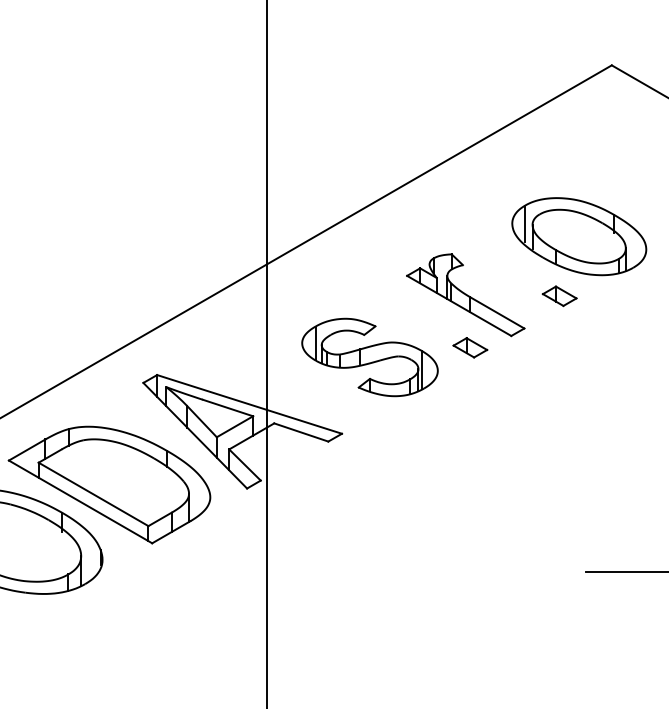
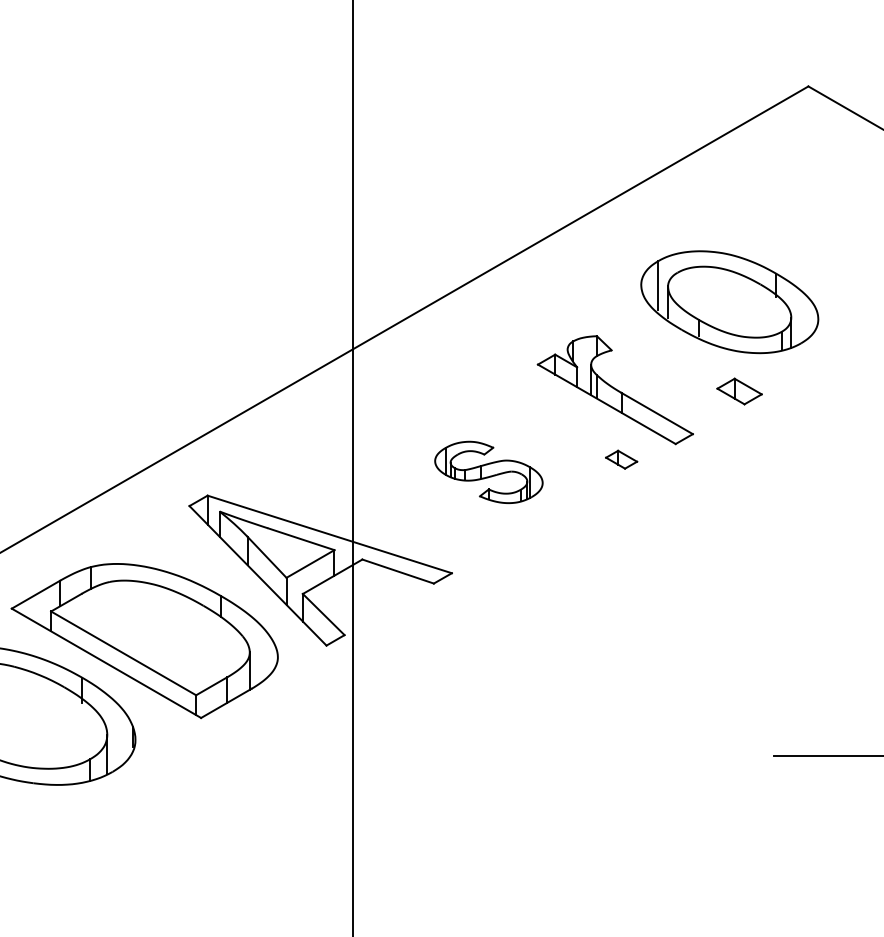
part: (579, 236) -> (730, 302), moved
part: (470, 347) -> (621, 459), size x0.7
part: (369, 357) -> (488, 472), size x0.6

